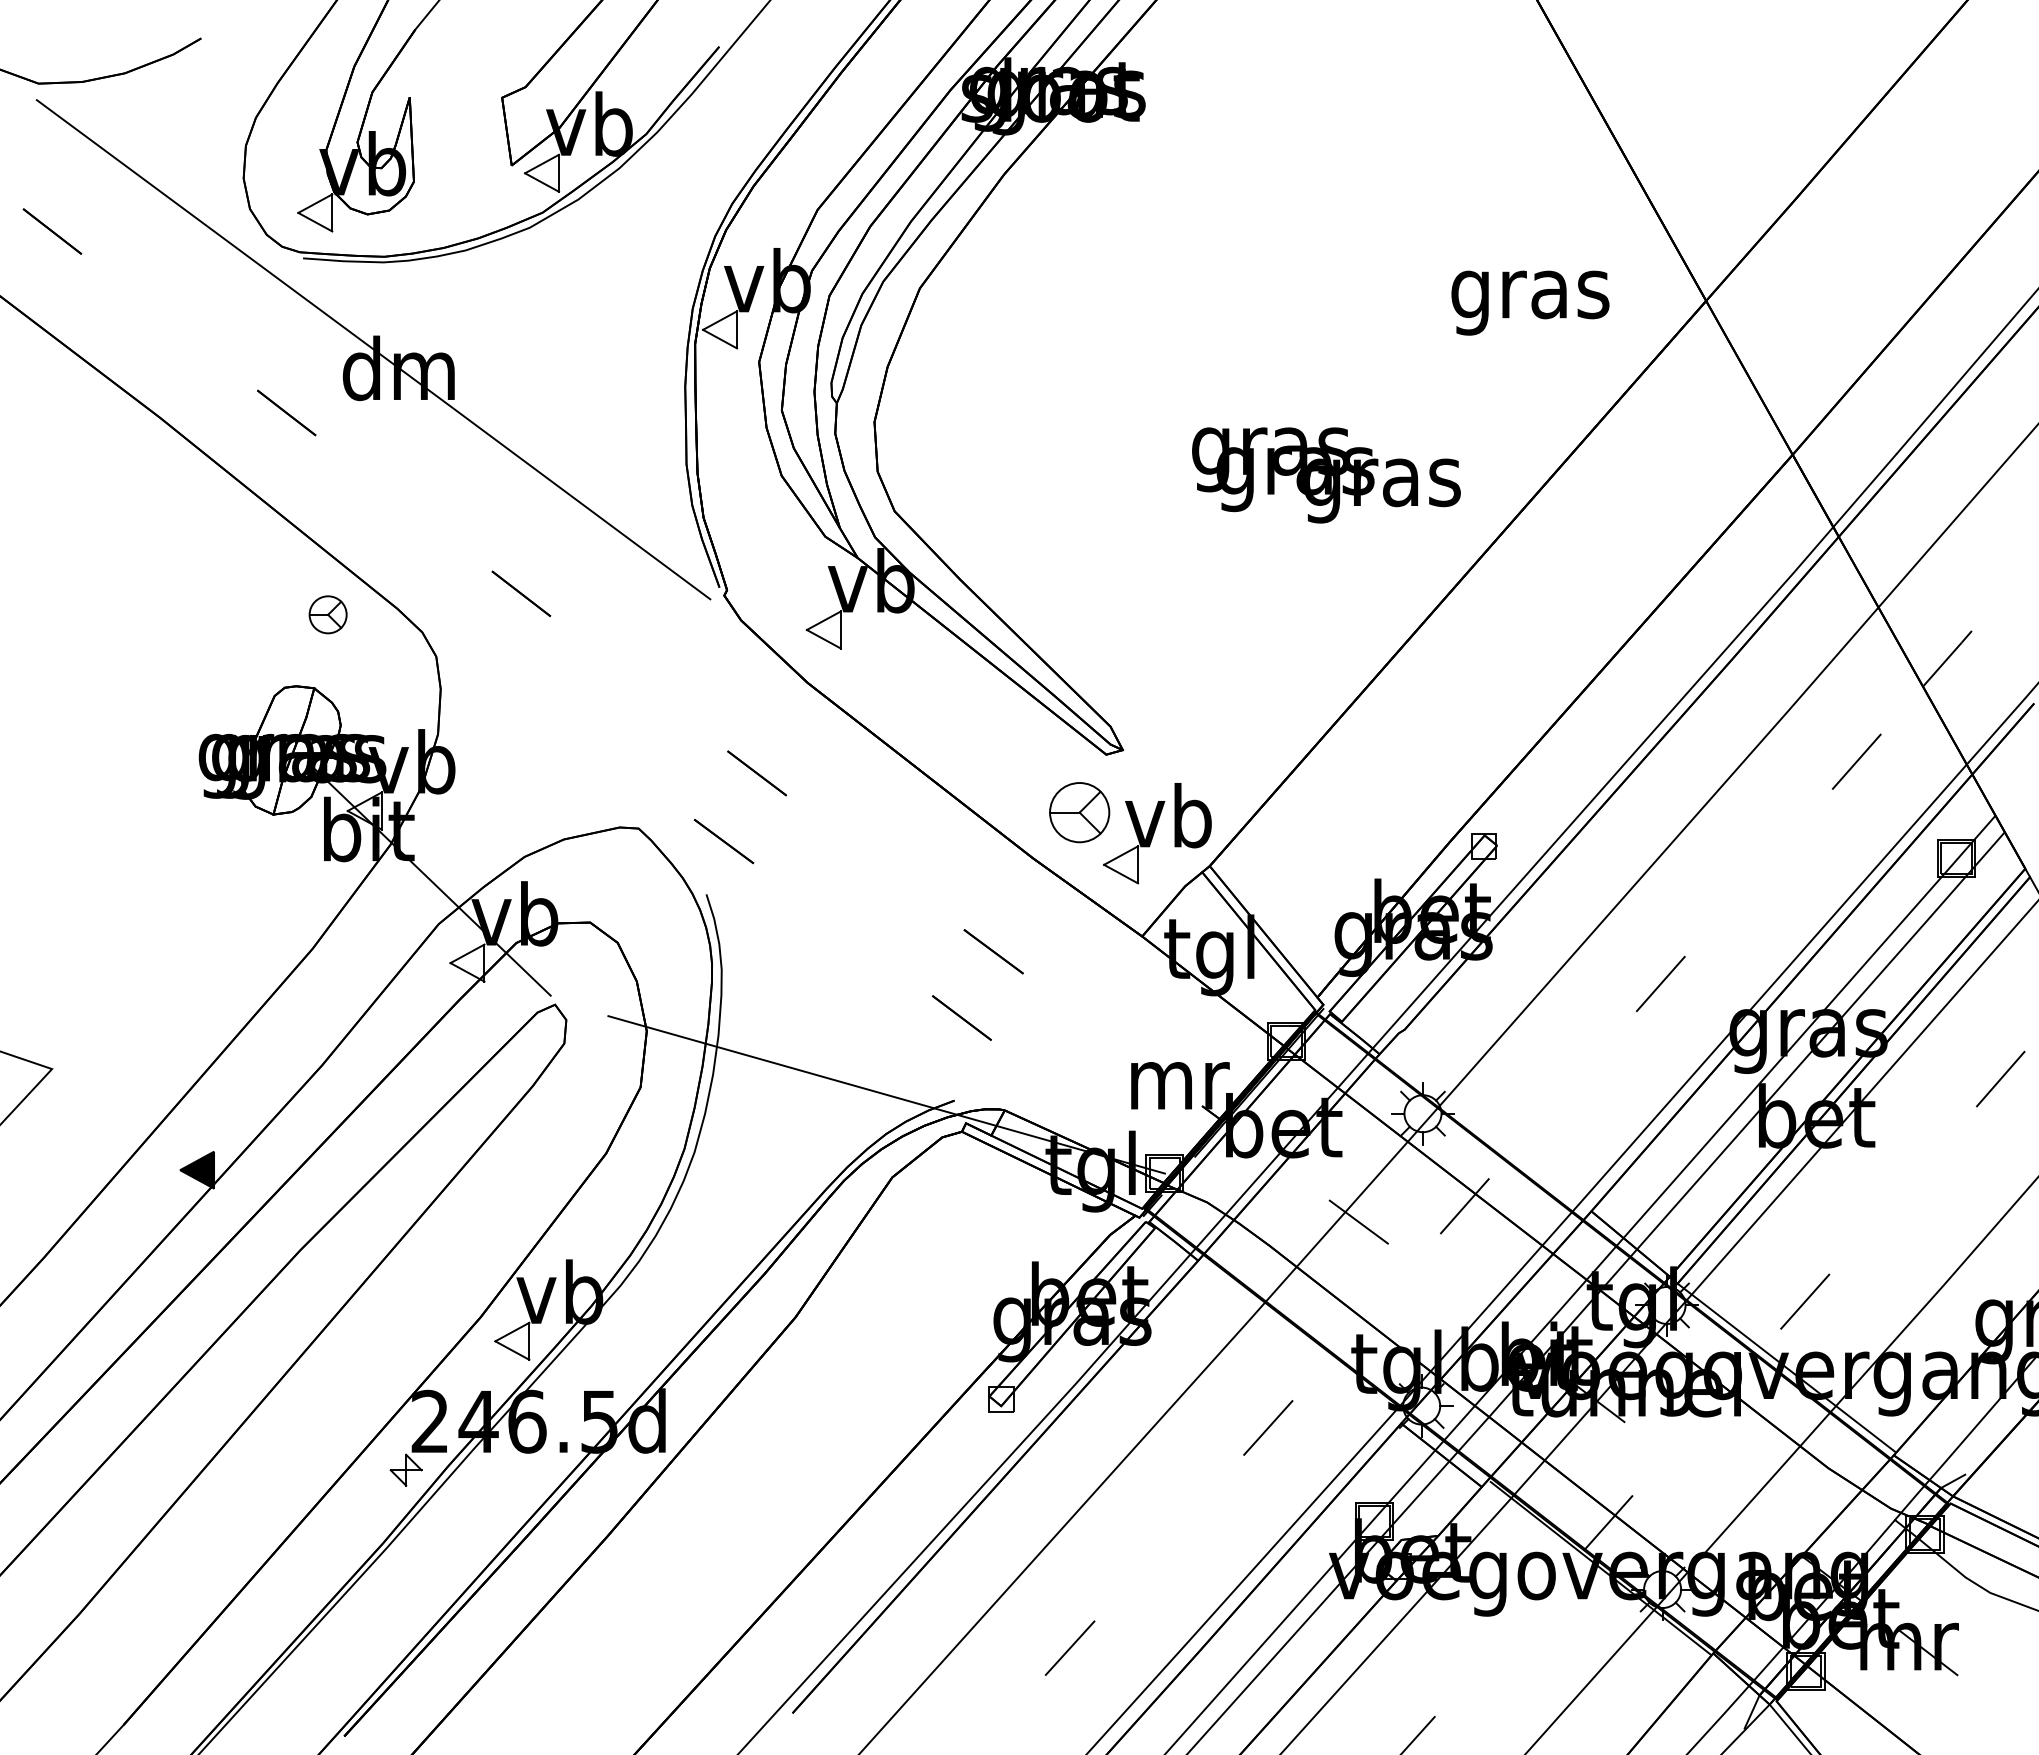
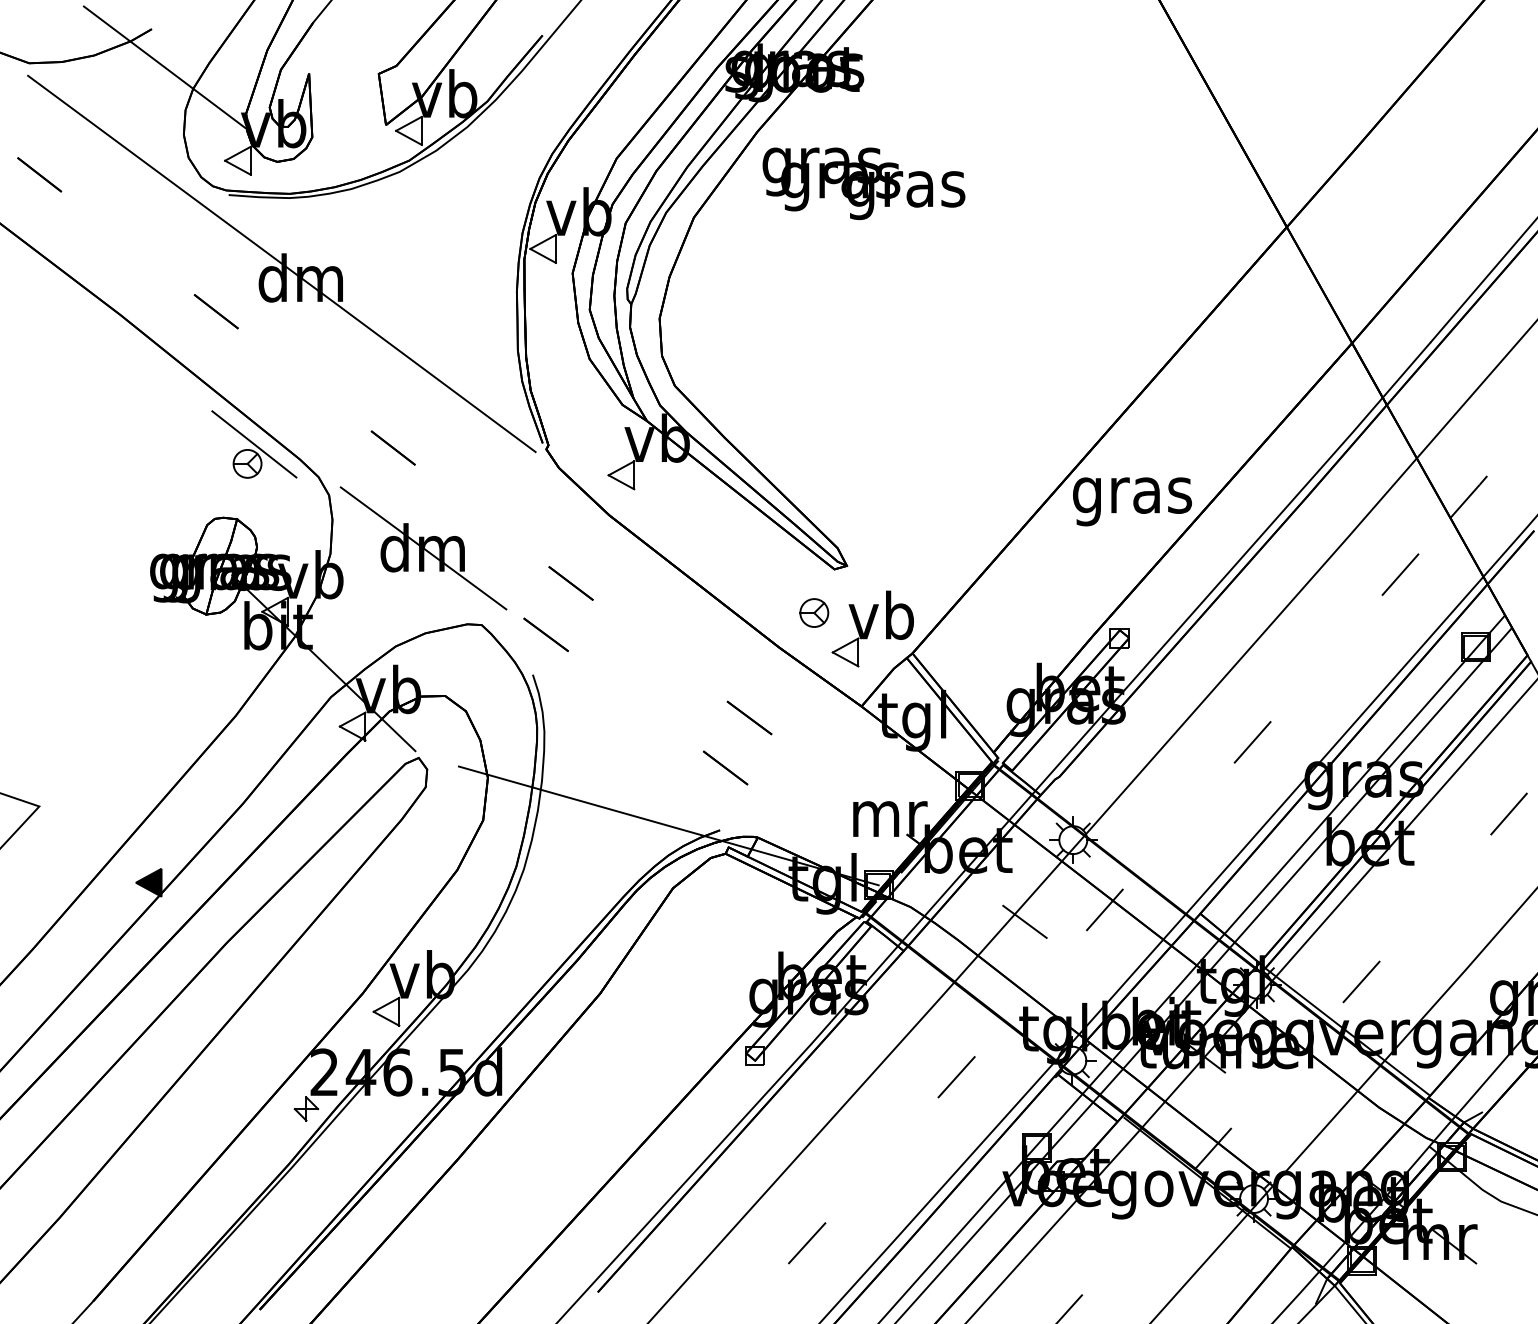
line: (220, 90) -> (166, 68), added
text: (1530, 302) -> (1132, 501), moved
text: (1326, 475) -> (864, 183), moved
line: (336, 588) -> (253, 444), added
part: (561, 726) -> (423, 548), added
part: (1079, 812) -> (814, 612), size x0.62

